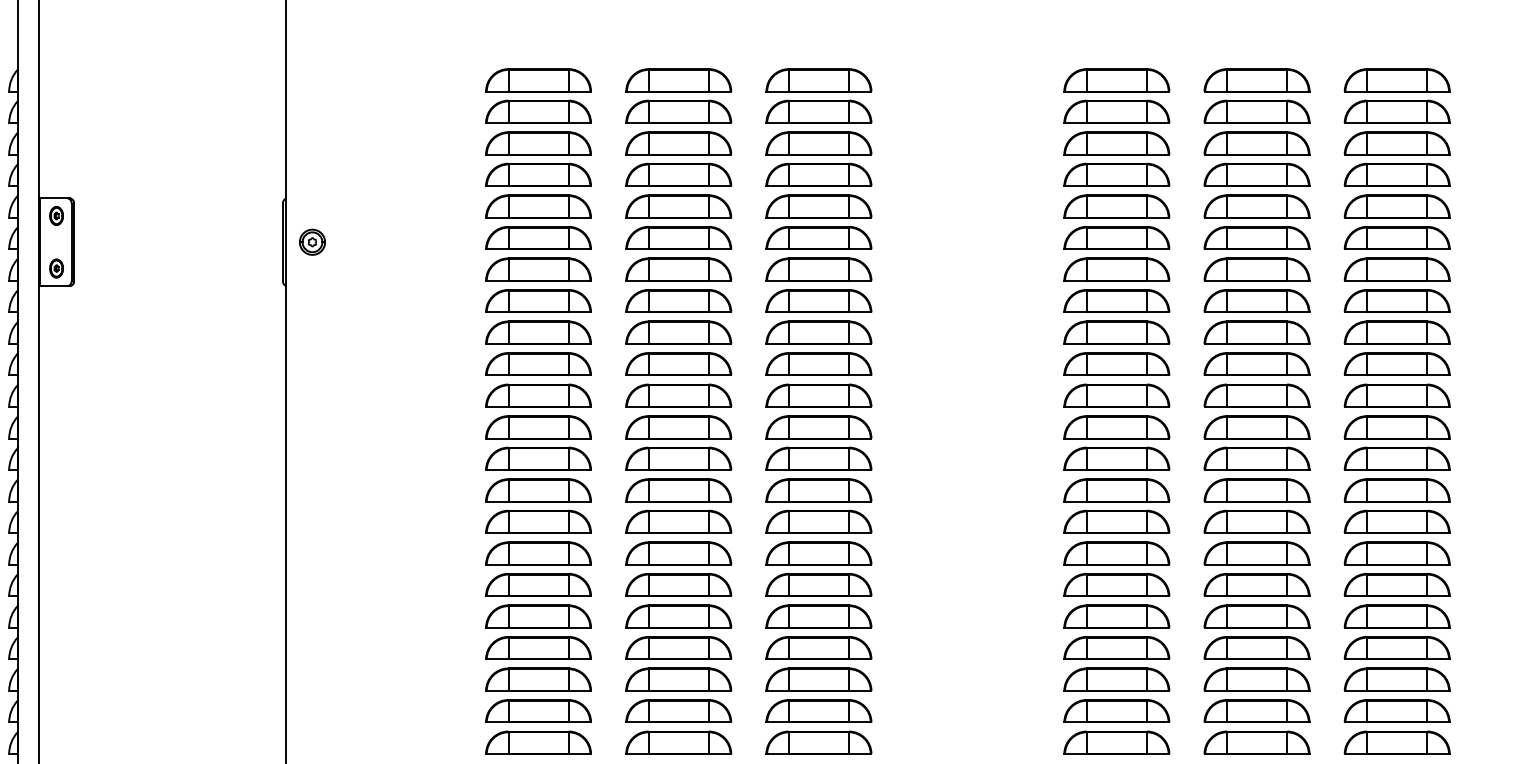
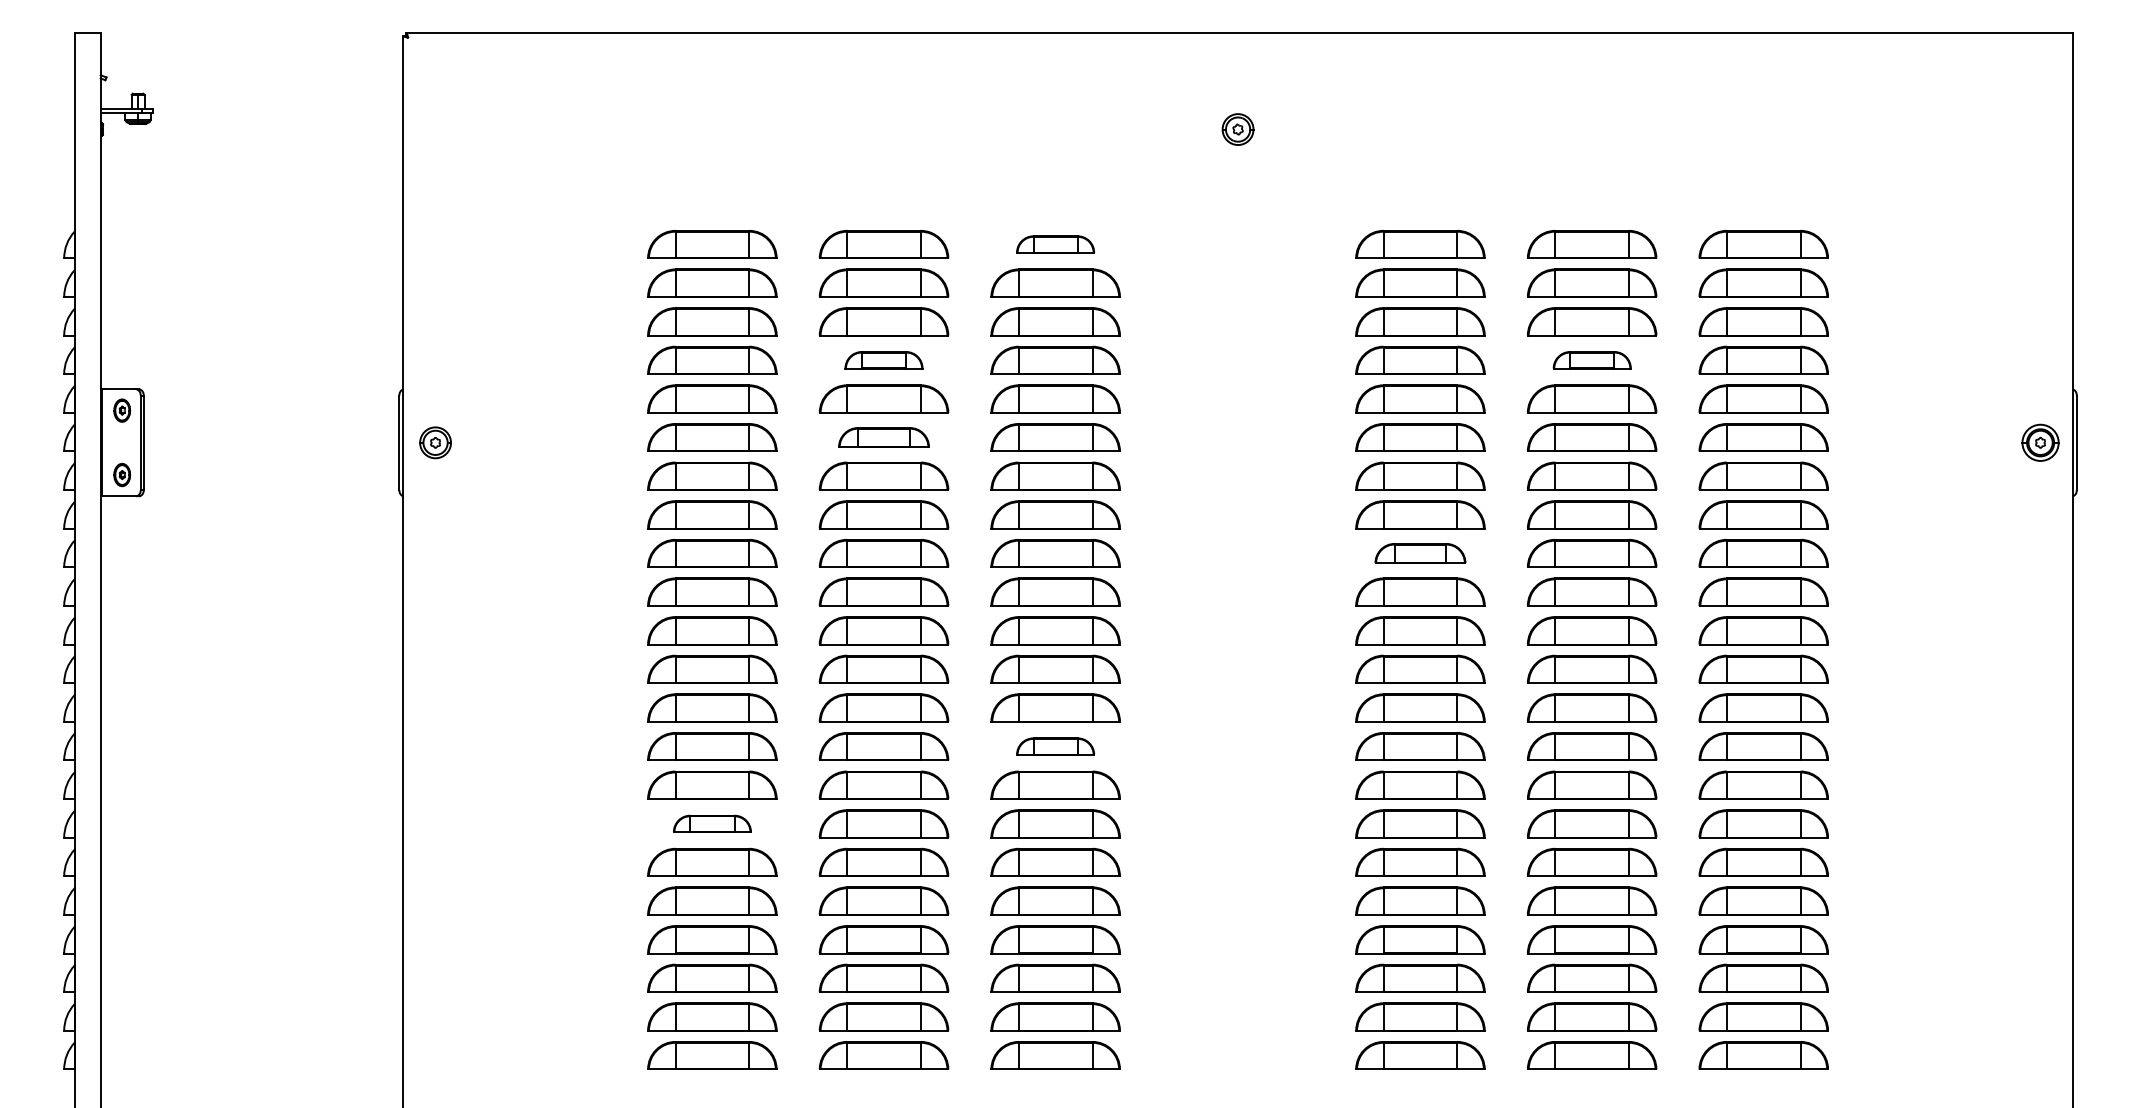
part: (818, 80) -> (1055, 244), size x0.6
part: (678, 174) -> (883, 359), size x0.6
part: (1257, 174) -> (1592, 359), size x0.6
part: (678, 237) -> (883, 437), size x0.7
part: (1116, 332) -> (1420, 553), size x0.7
part: (818, 490) -> (1055, 746), size x0.6
part: (538, 553) -> (712, 823), size x0.6

